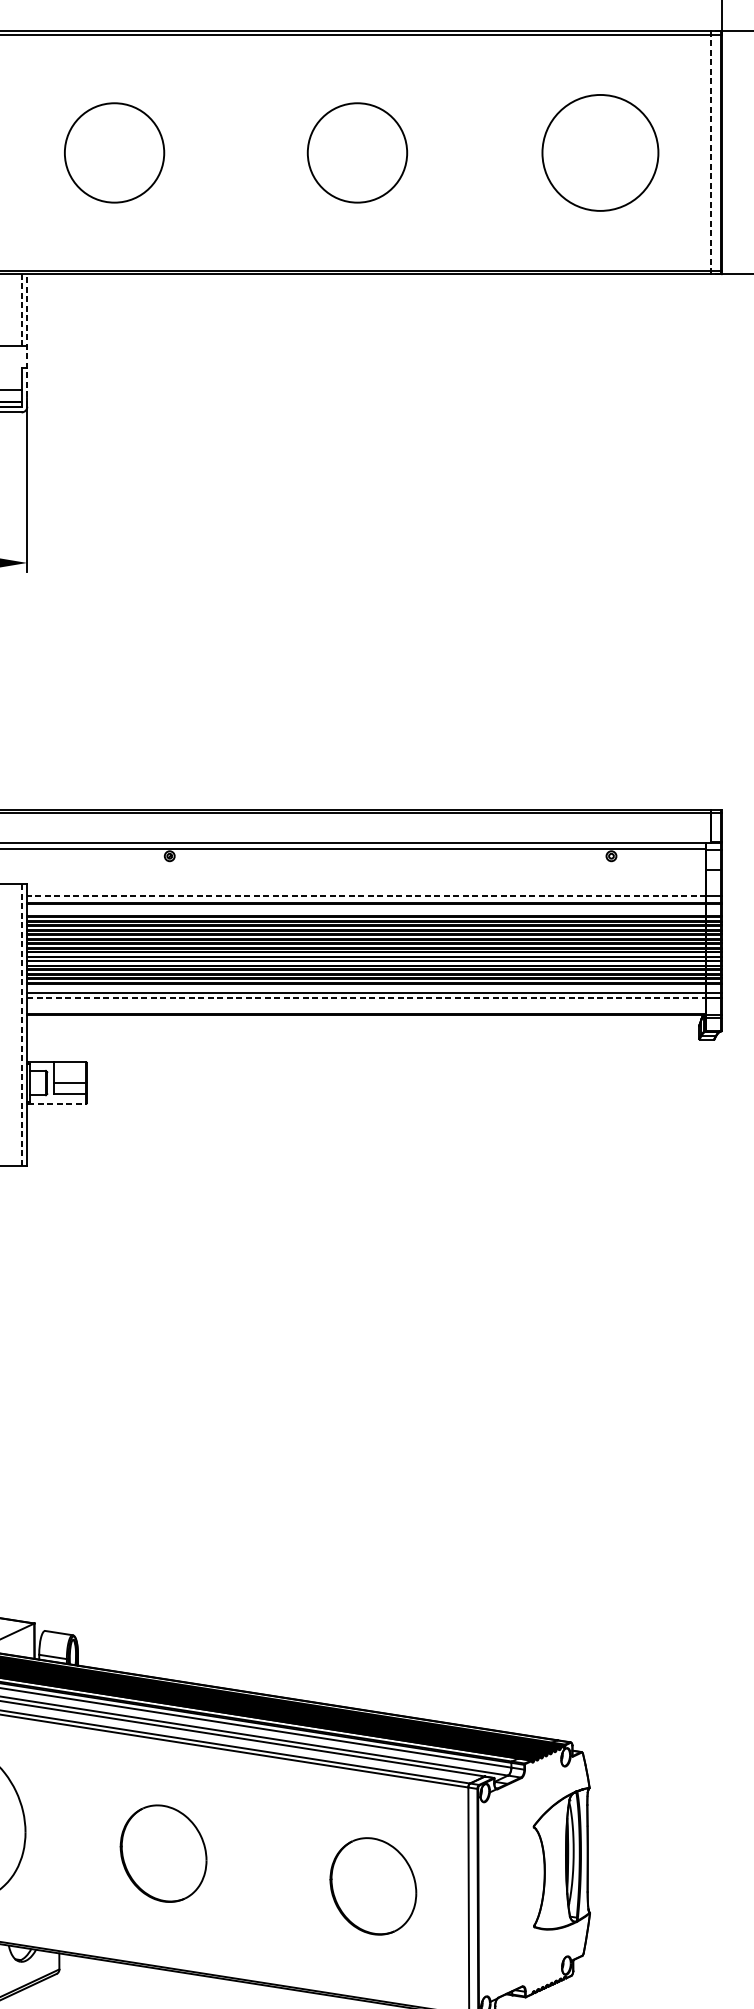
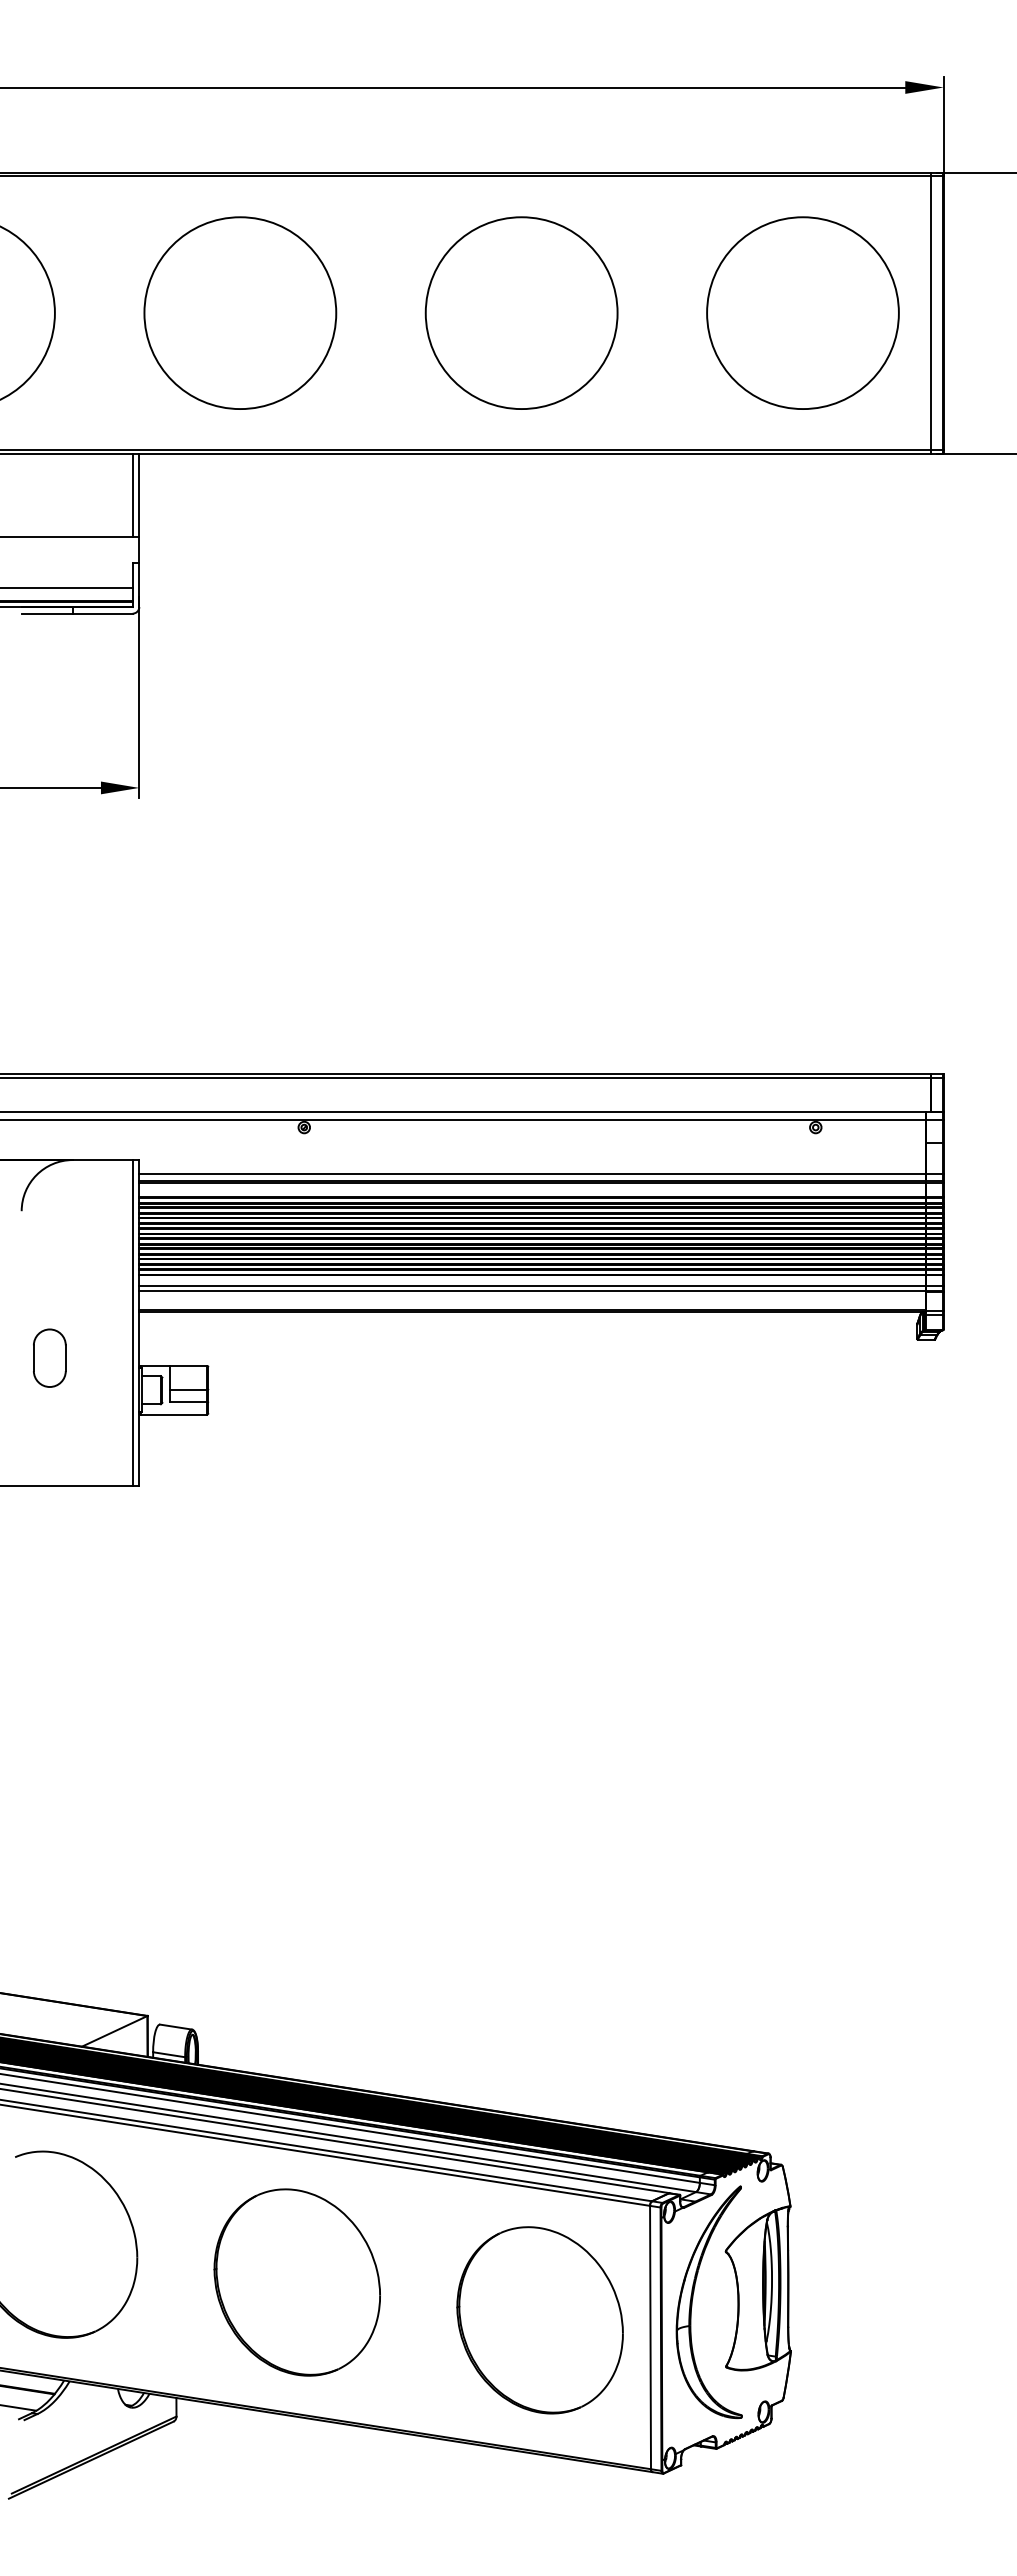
circle: (114, 153) -> (240, 313), size x1.67
circle: (357, 153) -> (521, 313), size x1.67
circle: (600, 153) -> (802, 313), size x1.43
line: (710, 153) -> (930, 313), dashed -> solid
line: (21, 310) -> (132, 495), dashed -> solid
line: (27, 340) -> (139, 530), dashed -> solid
line: (366, 895) -> (532, 1173), dashed -> solid
line: (367, 997) -> (533, 1291), dashed -> solid
line: (21, 1024) -> (132, 1322), dashed -> solid
line: (57, 1104) -> (174, 1414), dashed -> solid
part: (163, 1853) -> (296, 2282), size x1.67
part: (505, 1867) -> (693, 2298), added
part: (372, 1886) -> (539, 2320), size x1.67

